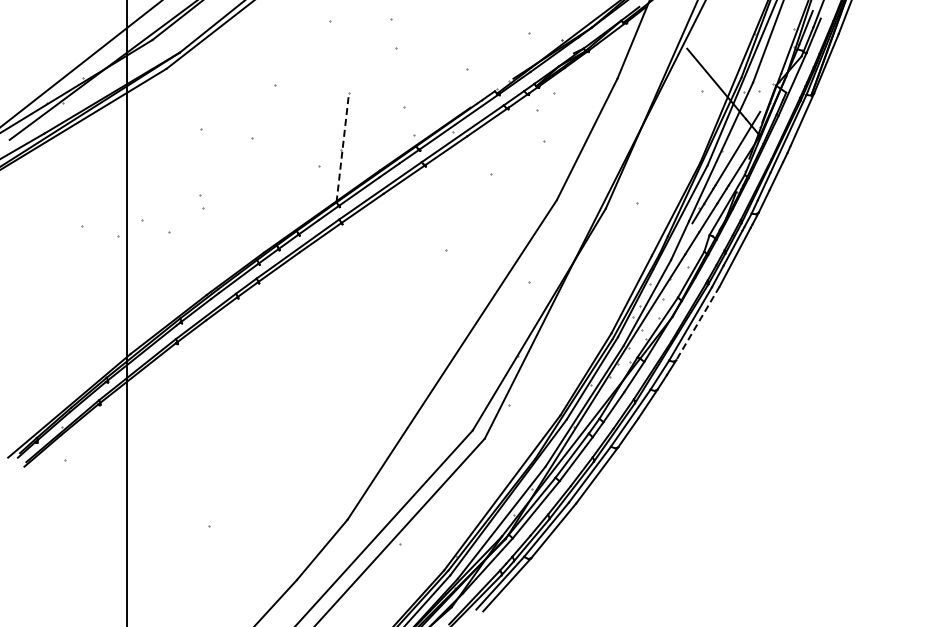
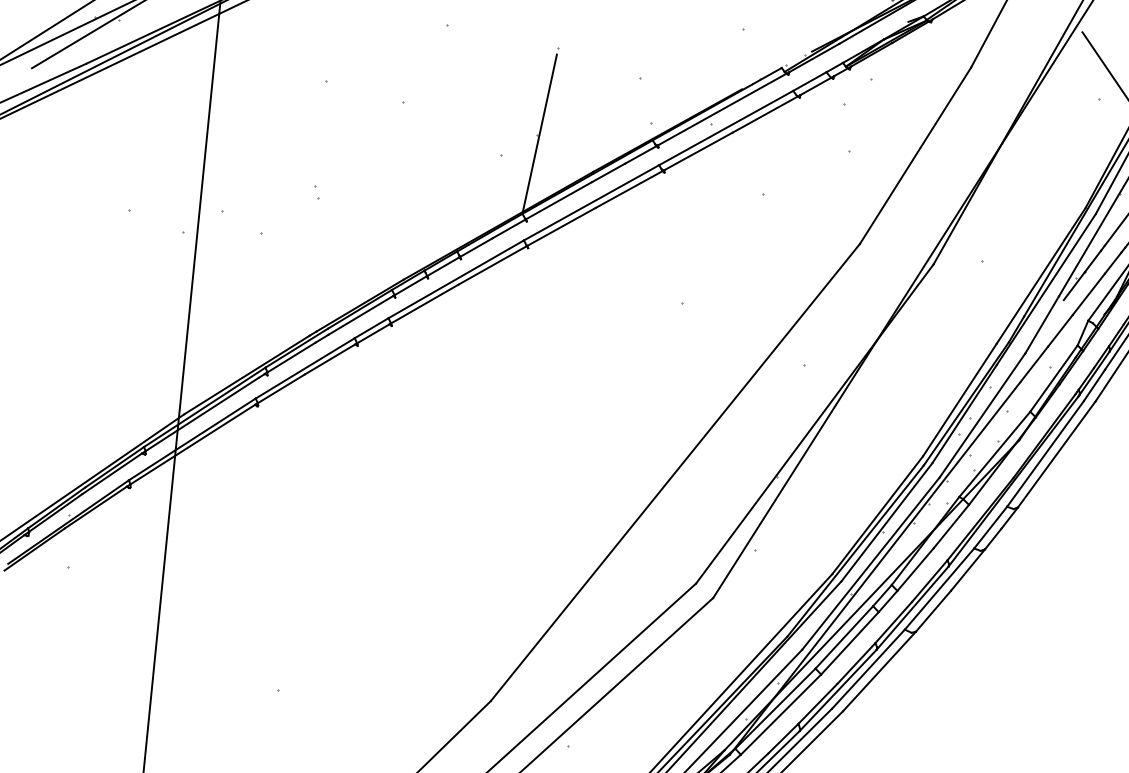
line: (342, 149) -> (539, 133), dashed -> solid
part: (202, 202) -> (317, 193), size x0.62
line: (697, 323) -> (1056, 454), dashed -> solid

